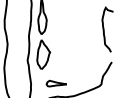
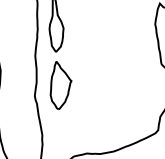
part: (55, 83) -> (82, 132), removed

